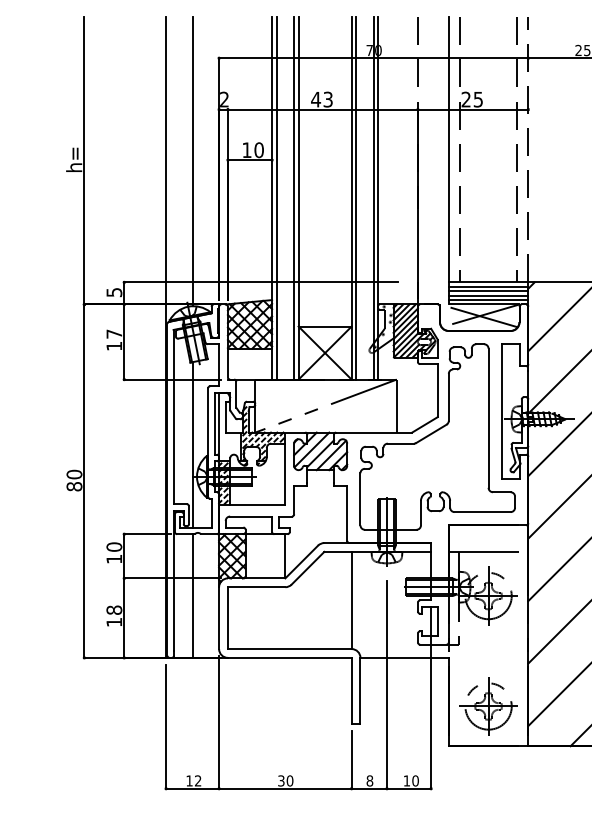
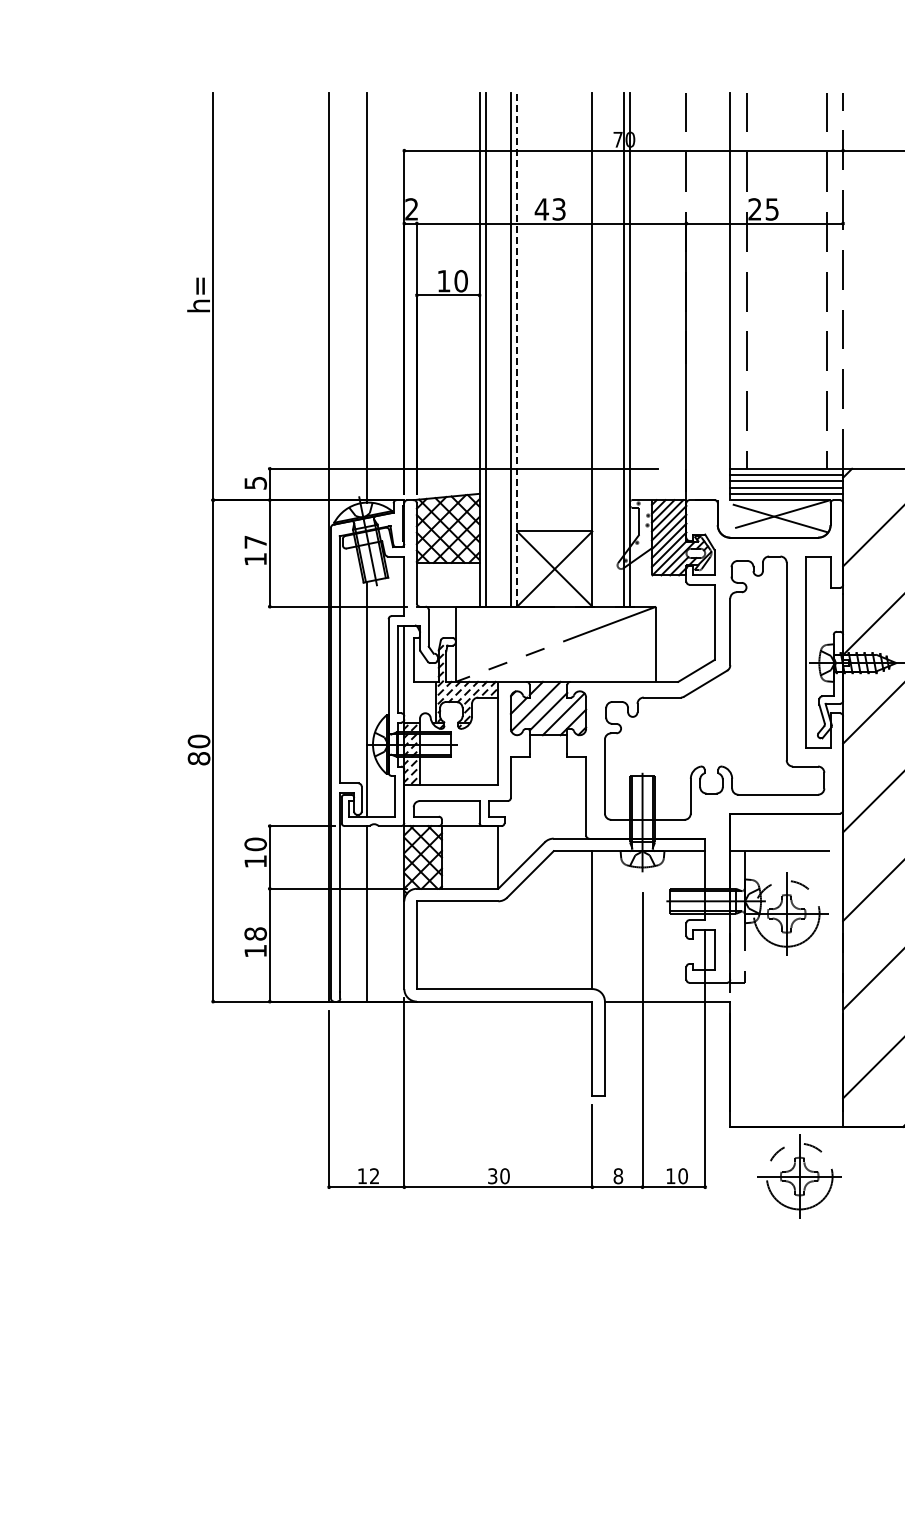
line: (298, 198) -> (517, 349), solid -> dashed
line: (355, 198) -> (598, 349), removed
part: (488, 706) -> (799, 1176), moved

